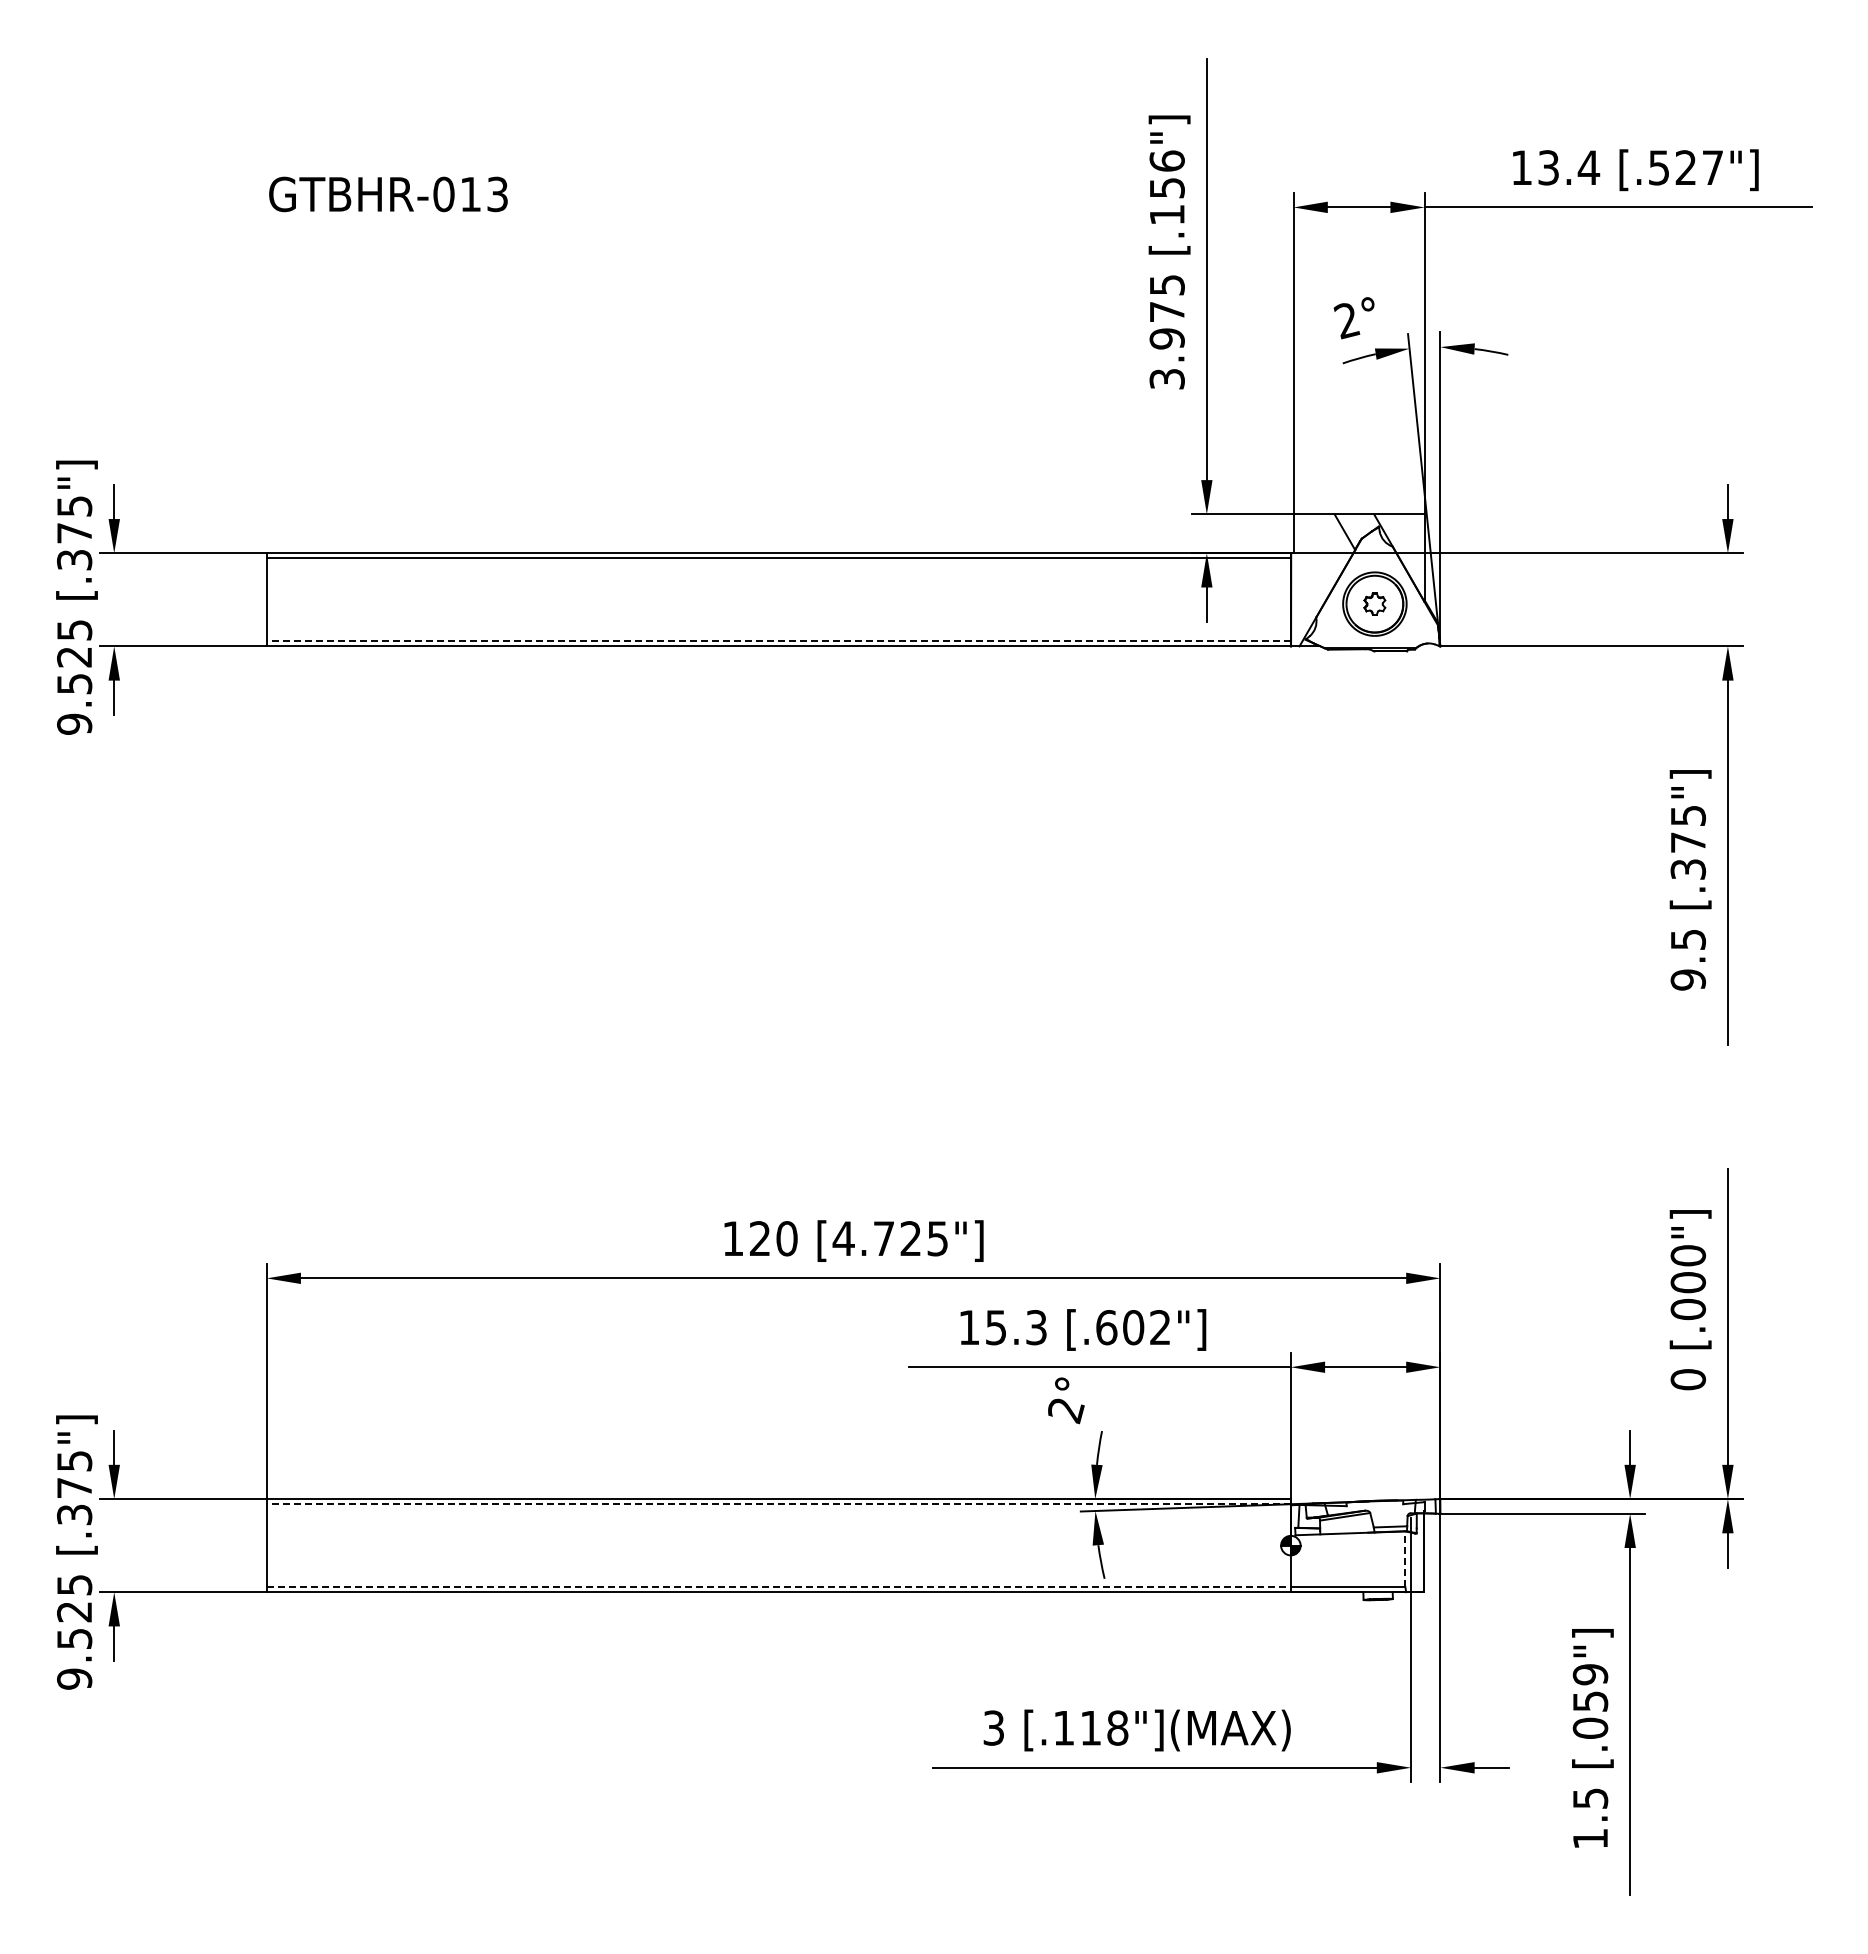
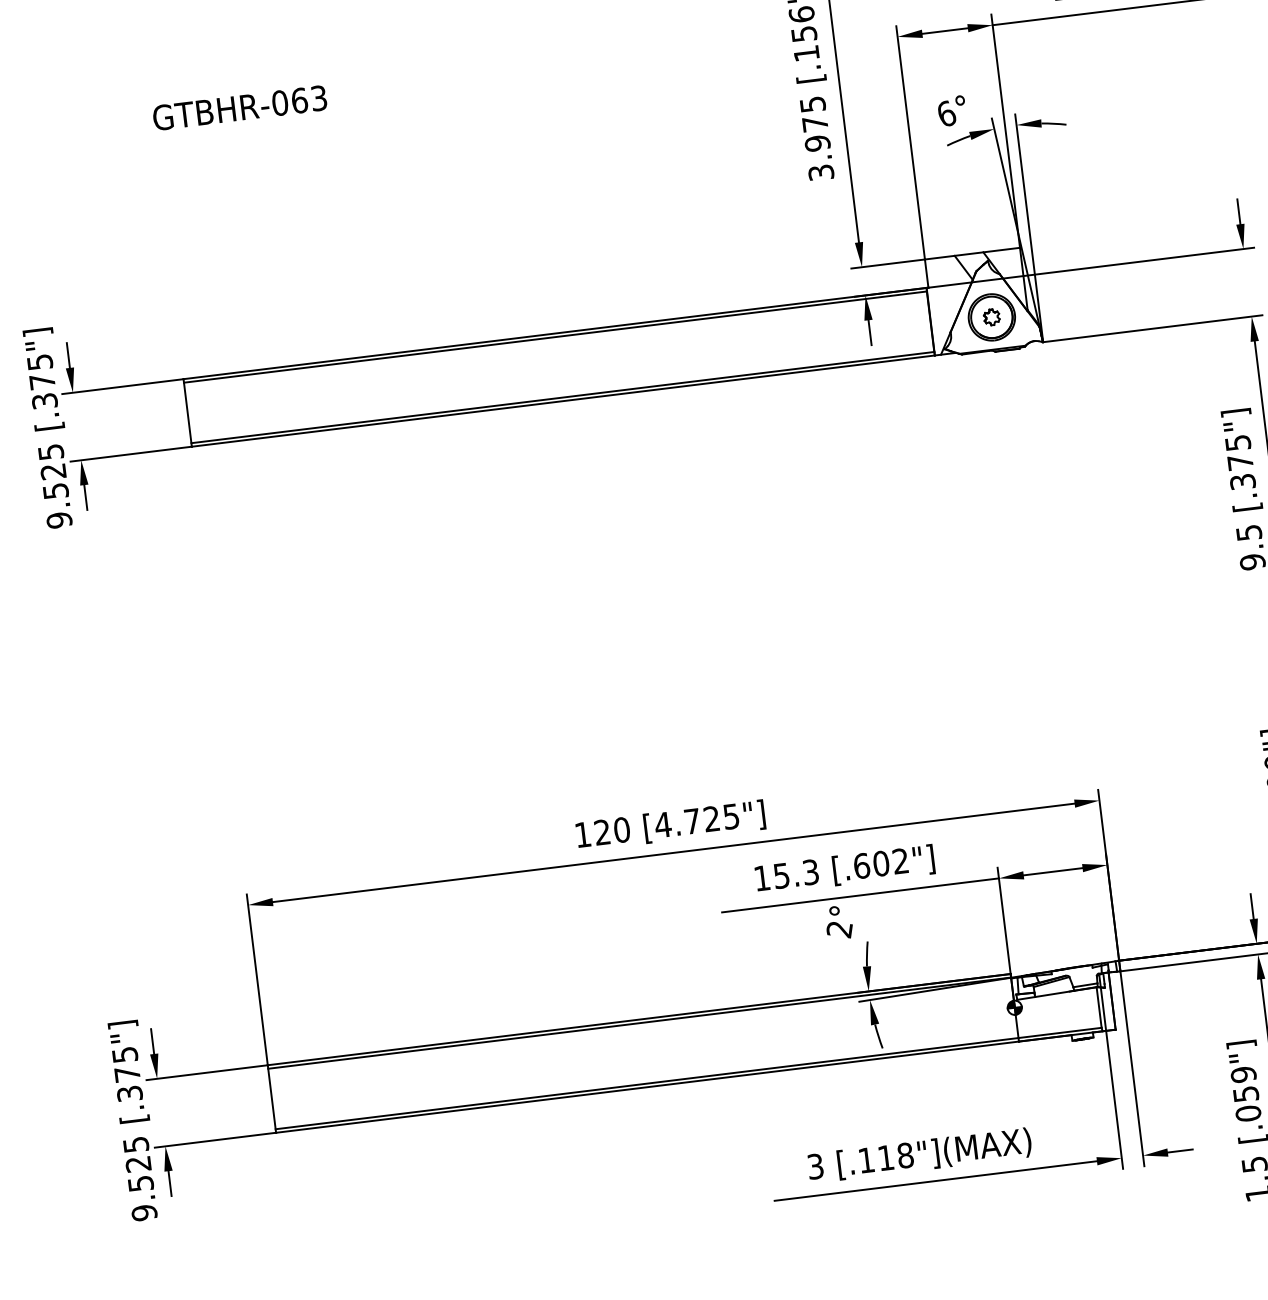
text: (470, 194) -> (299, 100), GTBHR-013 -> GTBHR-063
text: (1346, 320) -> (946, 114), 2° -> 6°
line: (778, 641) -> (562, 397), dashed -> solid
line: (778, 1503) -> (639, 1022), dashed -> solid
line: (1405, 1559) -> (1099, 1007), dashed -> solid
line: (779, 1587) -> (647, 1083), dashed -> solid

